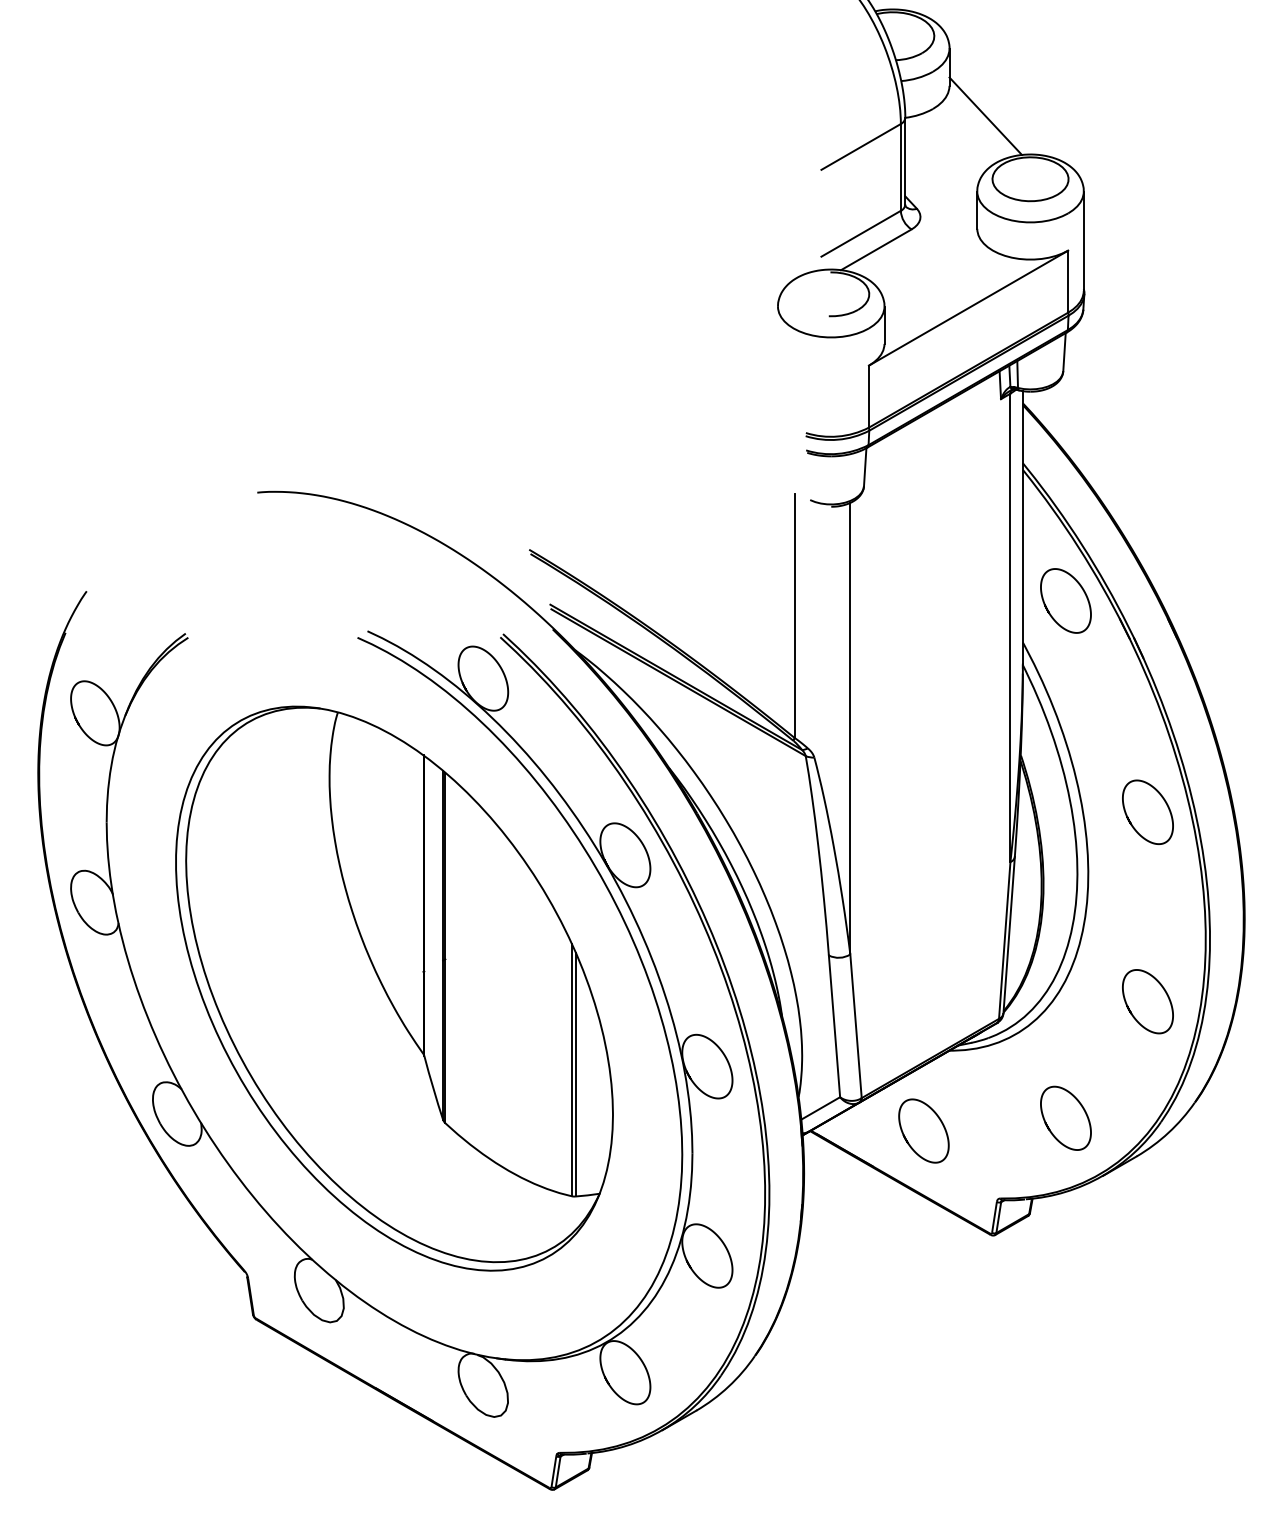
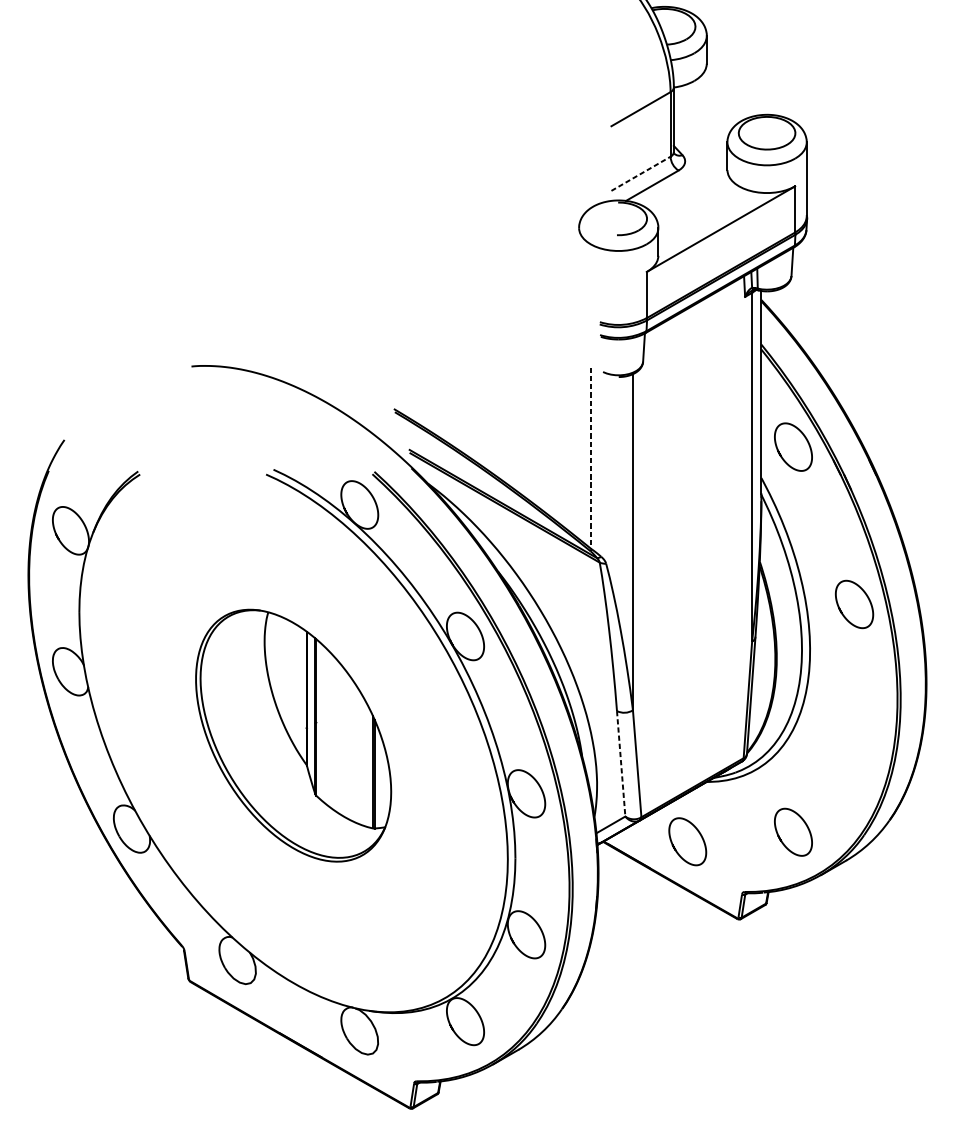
line: (985, 116) -> (733, 86), removed
line: (861, 233) -> (641, 173), solid -> dashed
line: (794, 616) -> (591, 458), solid -> dashed
part: (394, 988) -> (293, 735), size x0.6
curve: (1130, 1009) -> (841, 751), removed
line: (834, 1026) -> (621, 763), solid -> dashed

